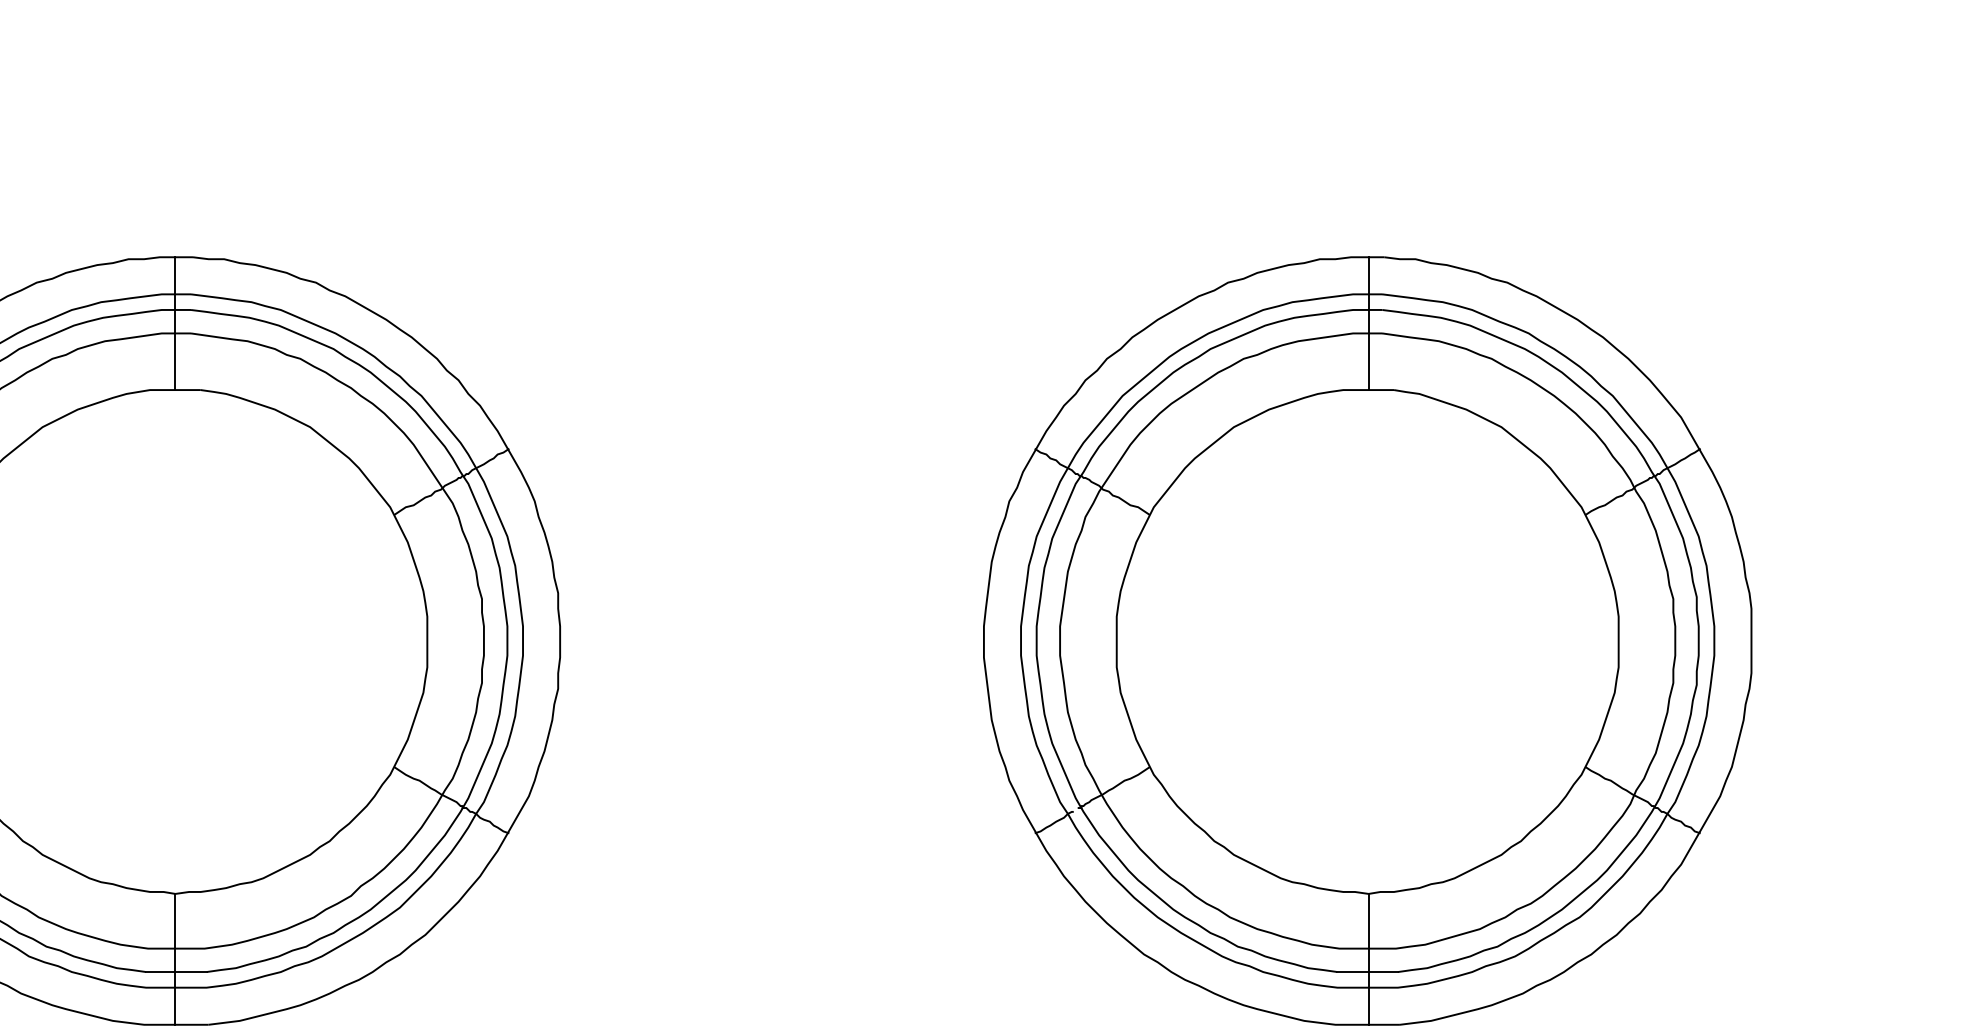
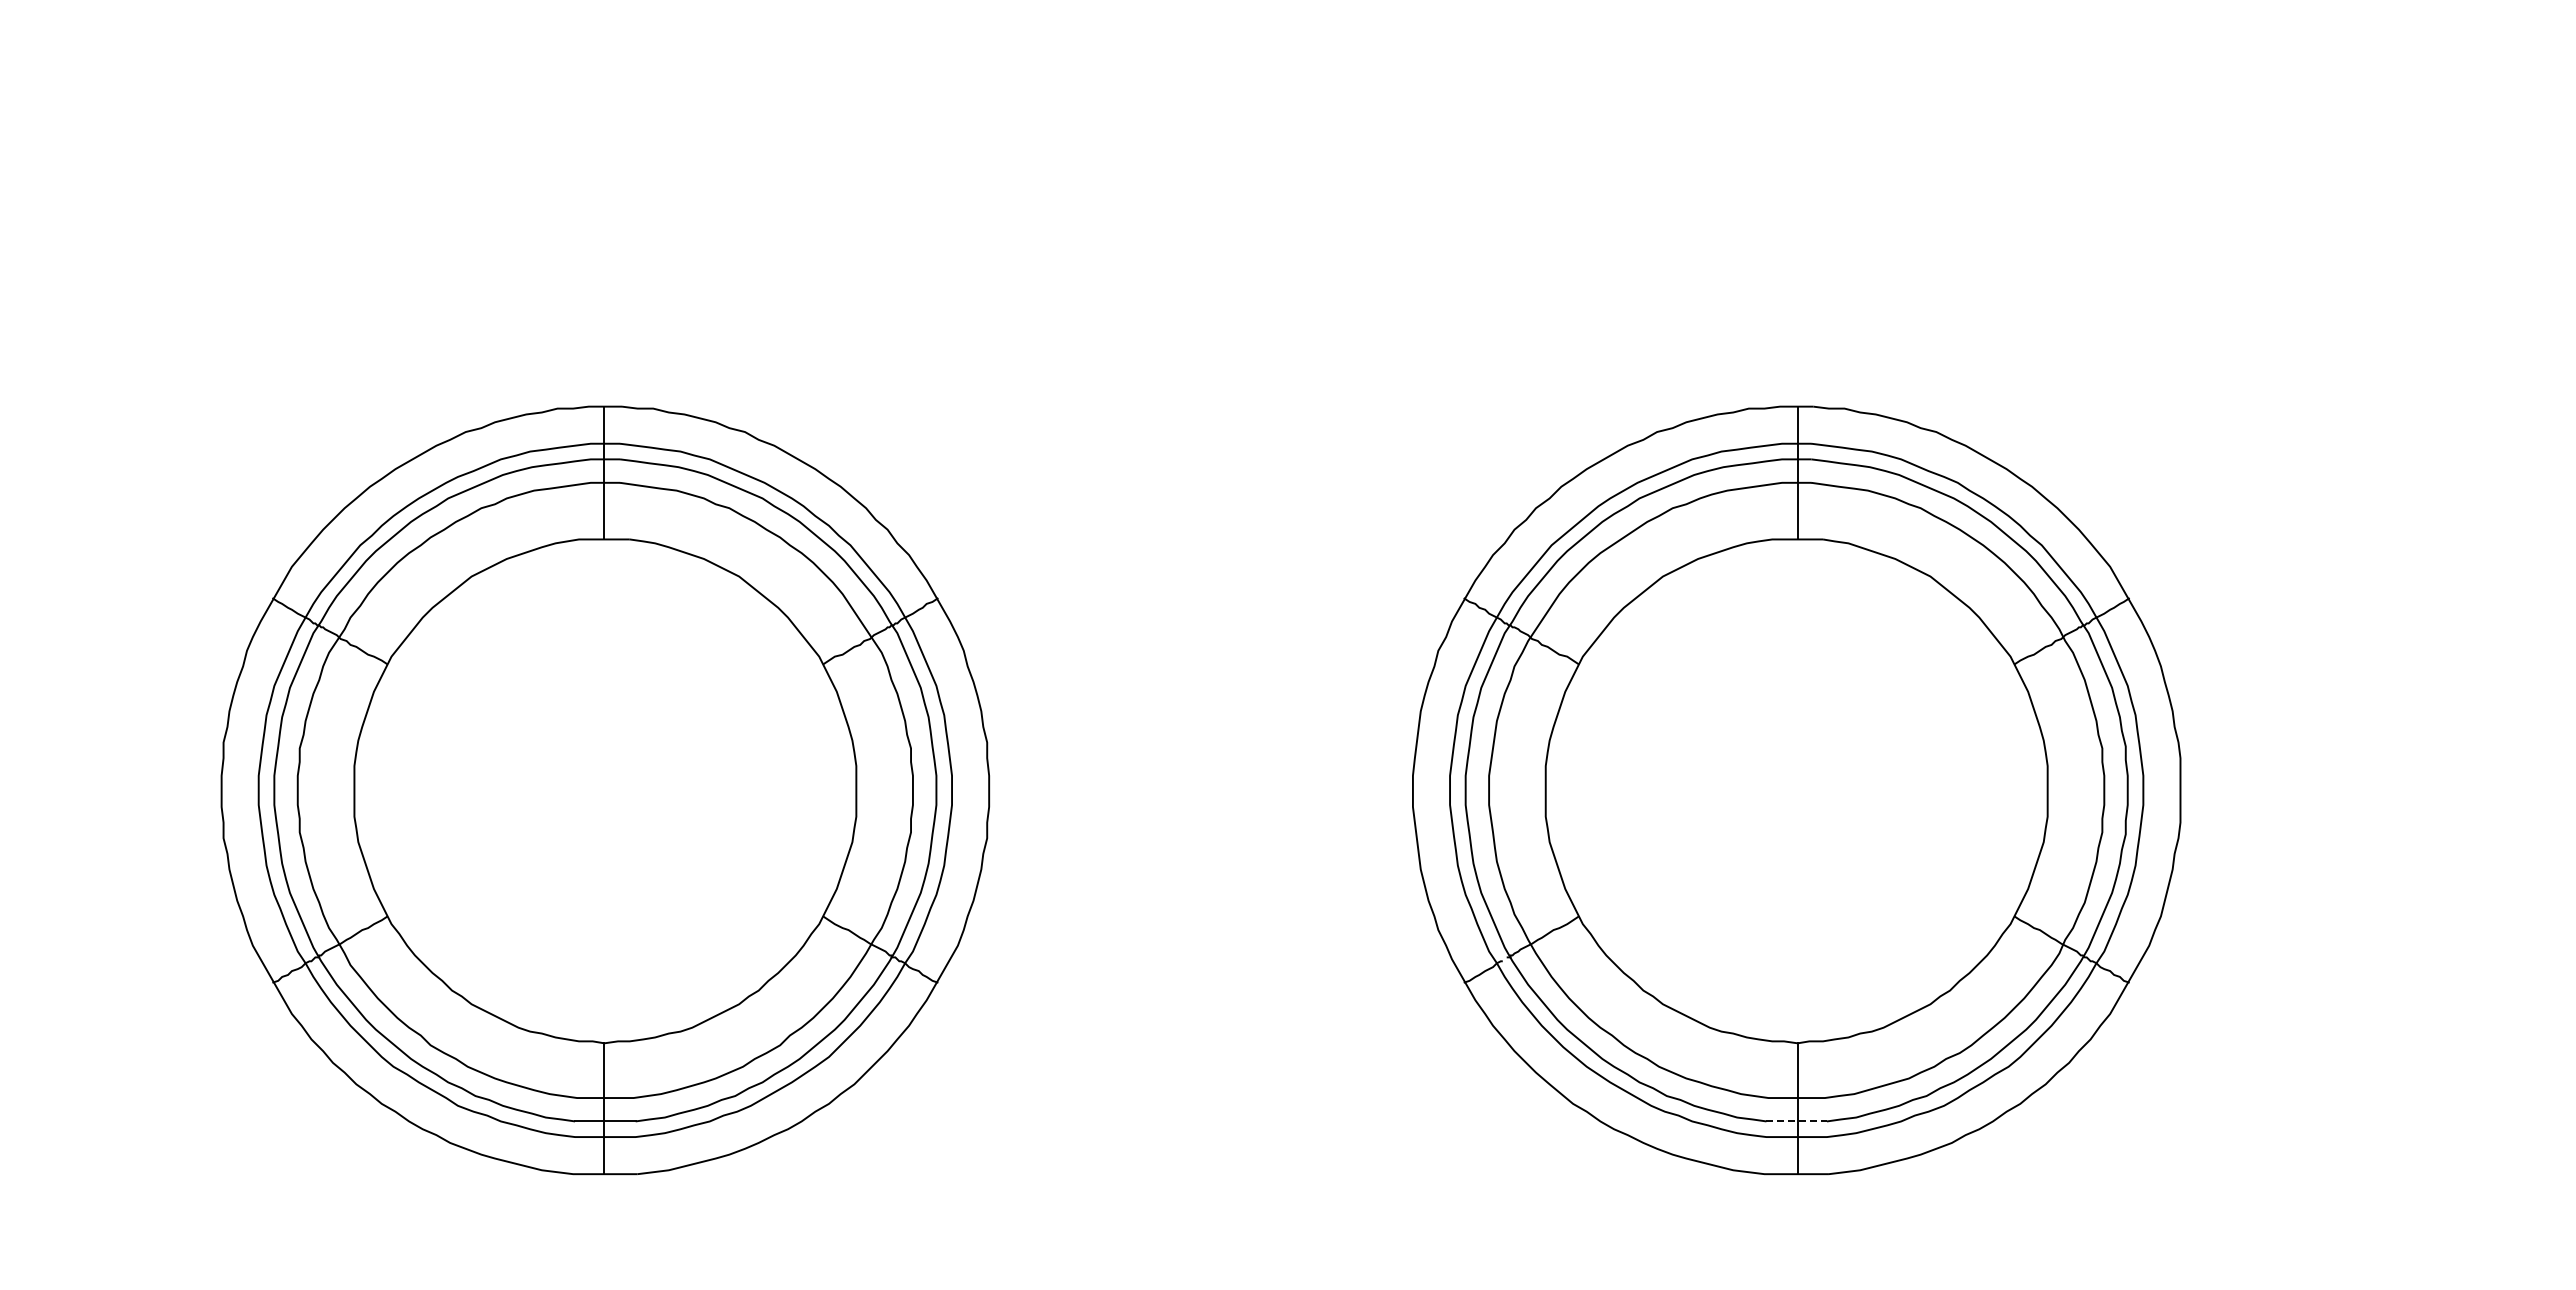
line: (1368, 972) -> (1797, 1121), solid -> dashed

